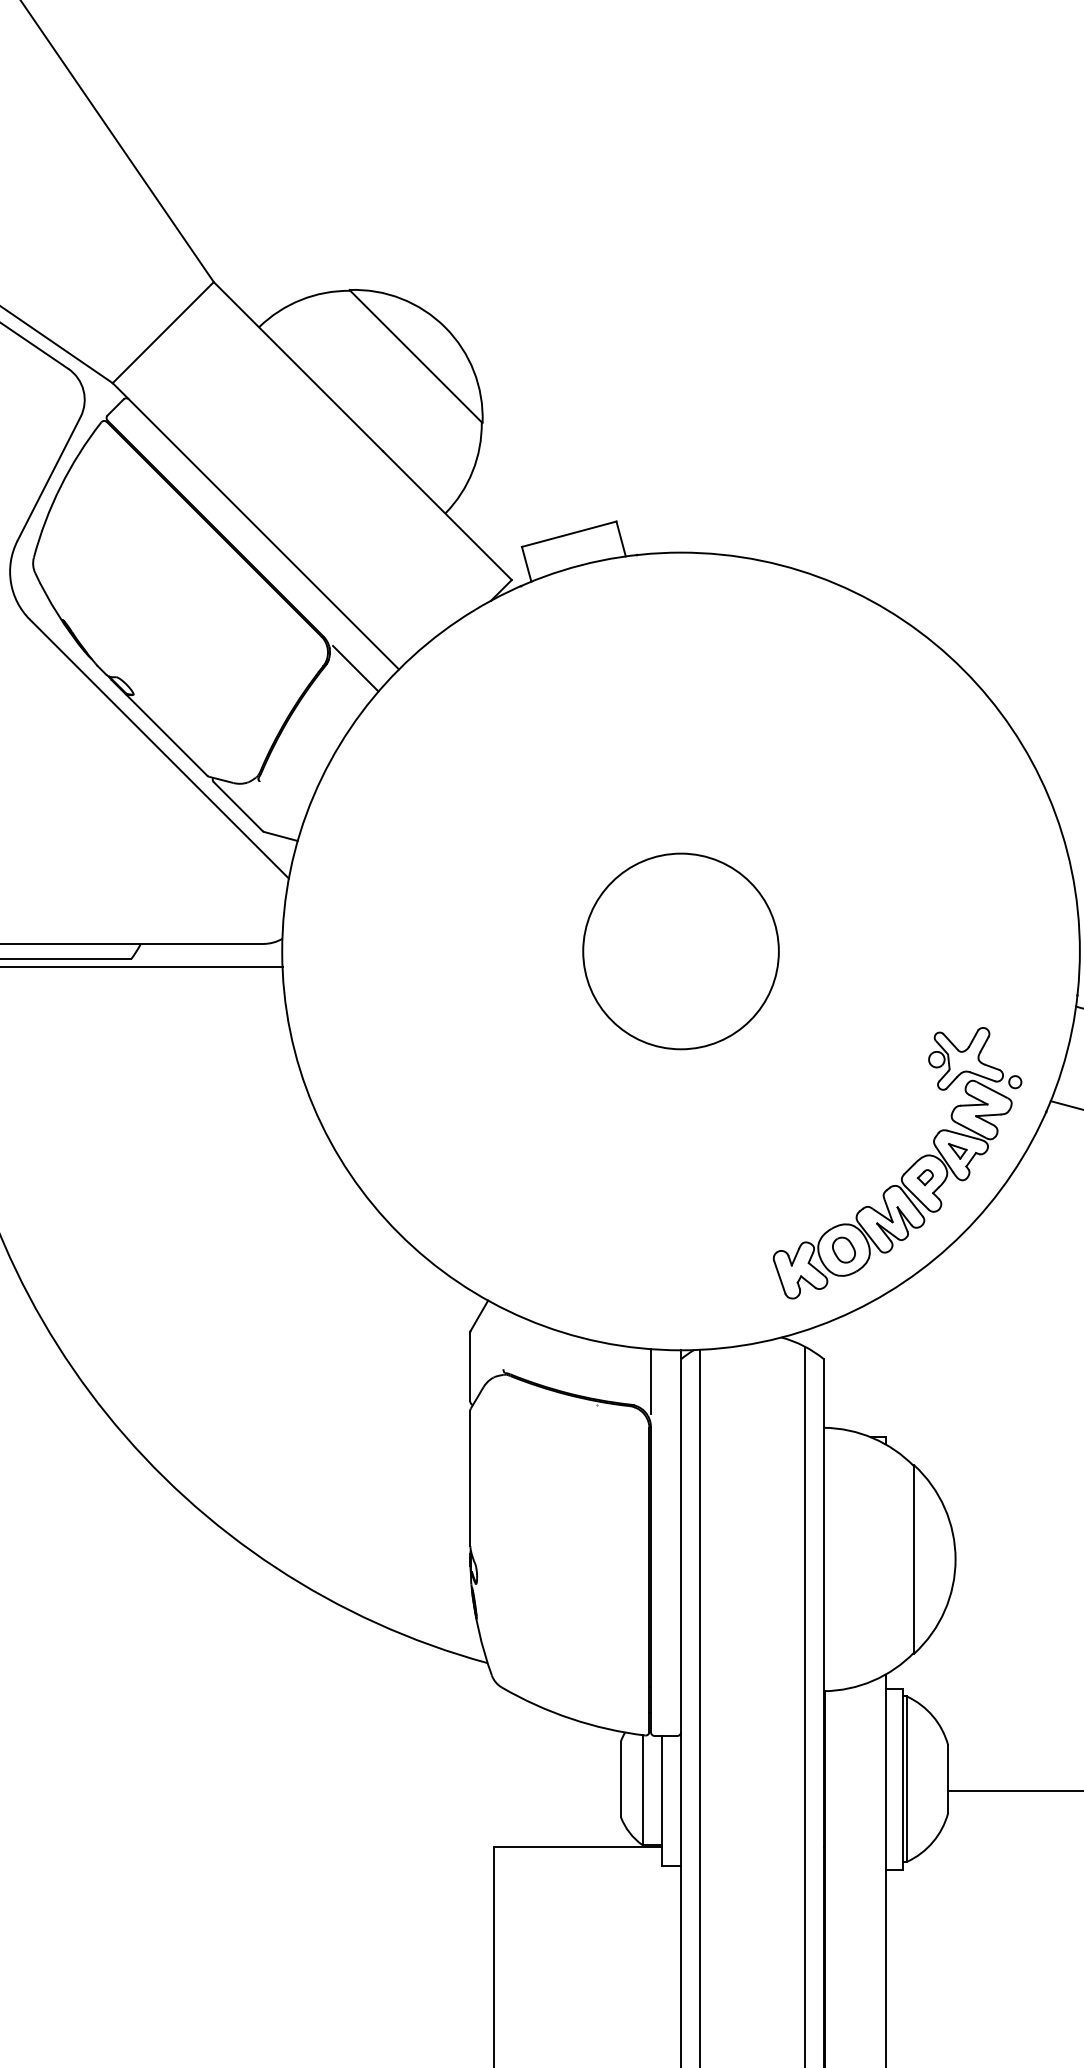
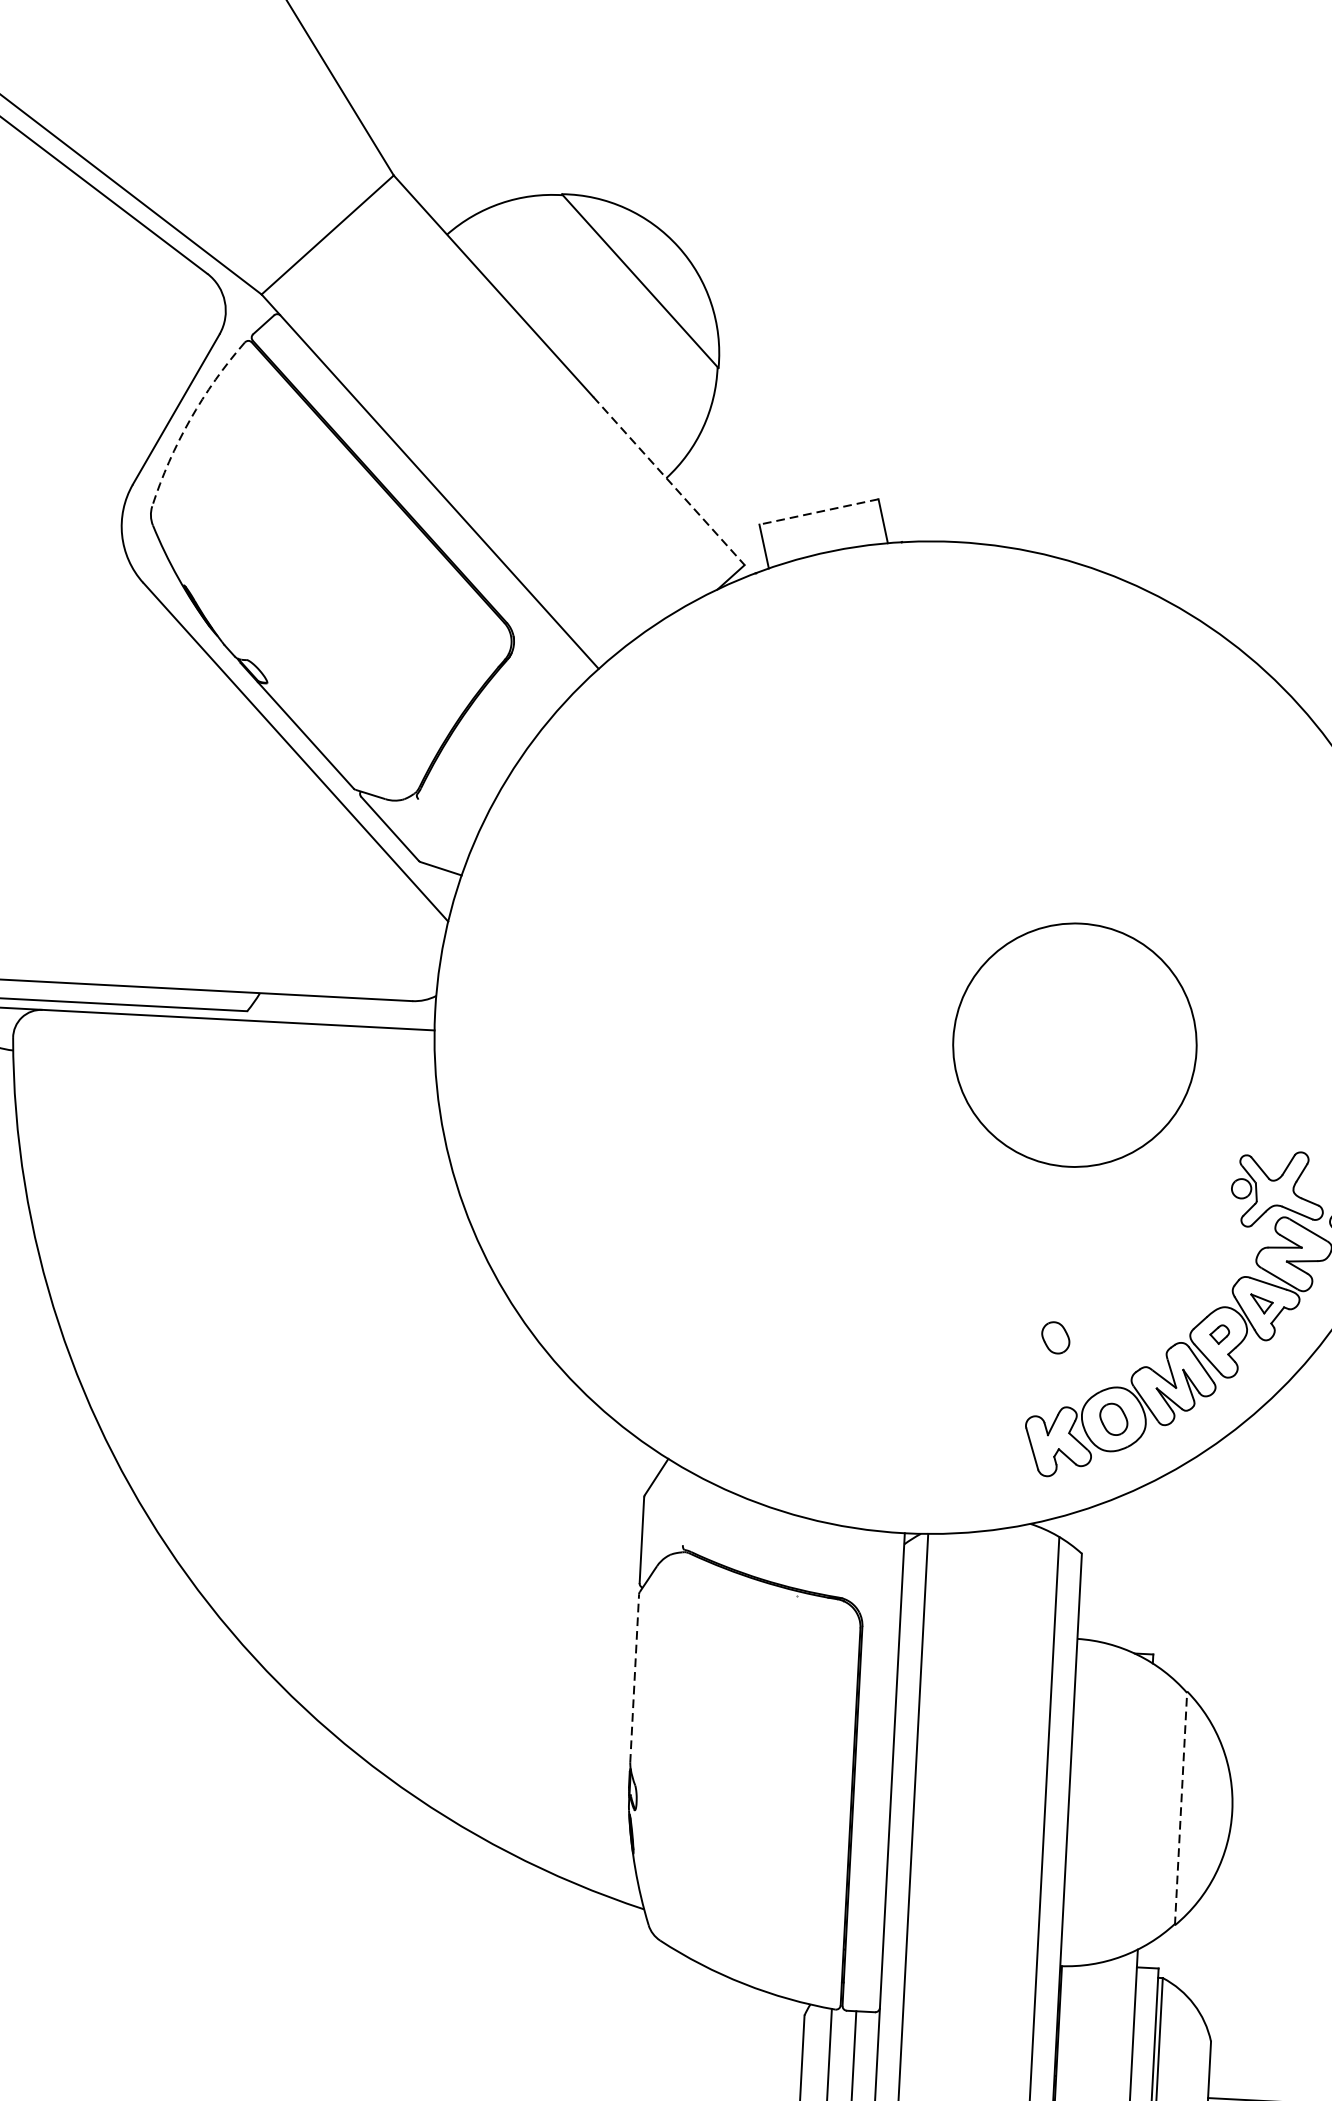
arc: (60, 486) -> (189, 419), solid -> dashed
line: (447, 515) -> (668, 480), solid -> dashed
line: (569, 534) -> (819, 512), solid -> dashed
line: (355, 668) -> (544, 664), removed
circle: (680, 951) -> (1074, 1045), moved
part: (793, 1186) -> (1055, 1337), added
line: (650, 1381) -> (864, 1570), removed
line: (470, 1478) -> (634, 1678), solid -> dashed
line: (914, 1559) -> (1181, 1808), solid -> dashed

